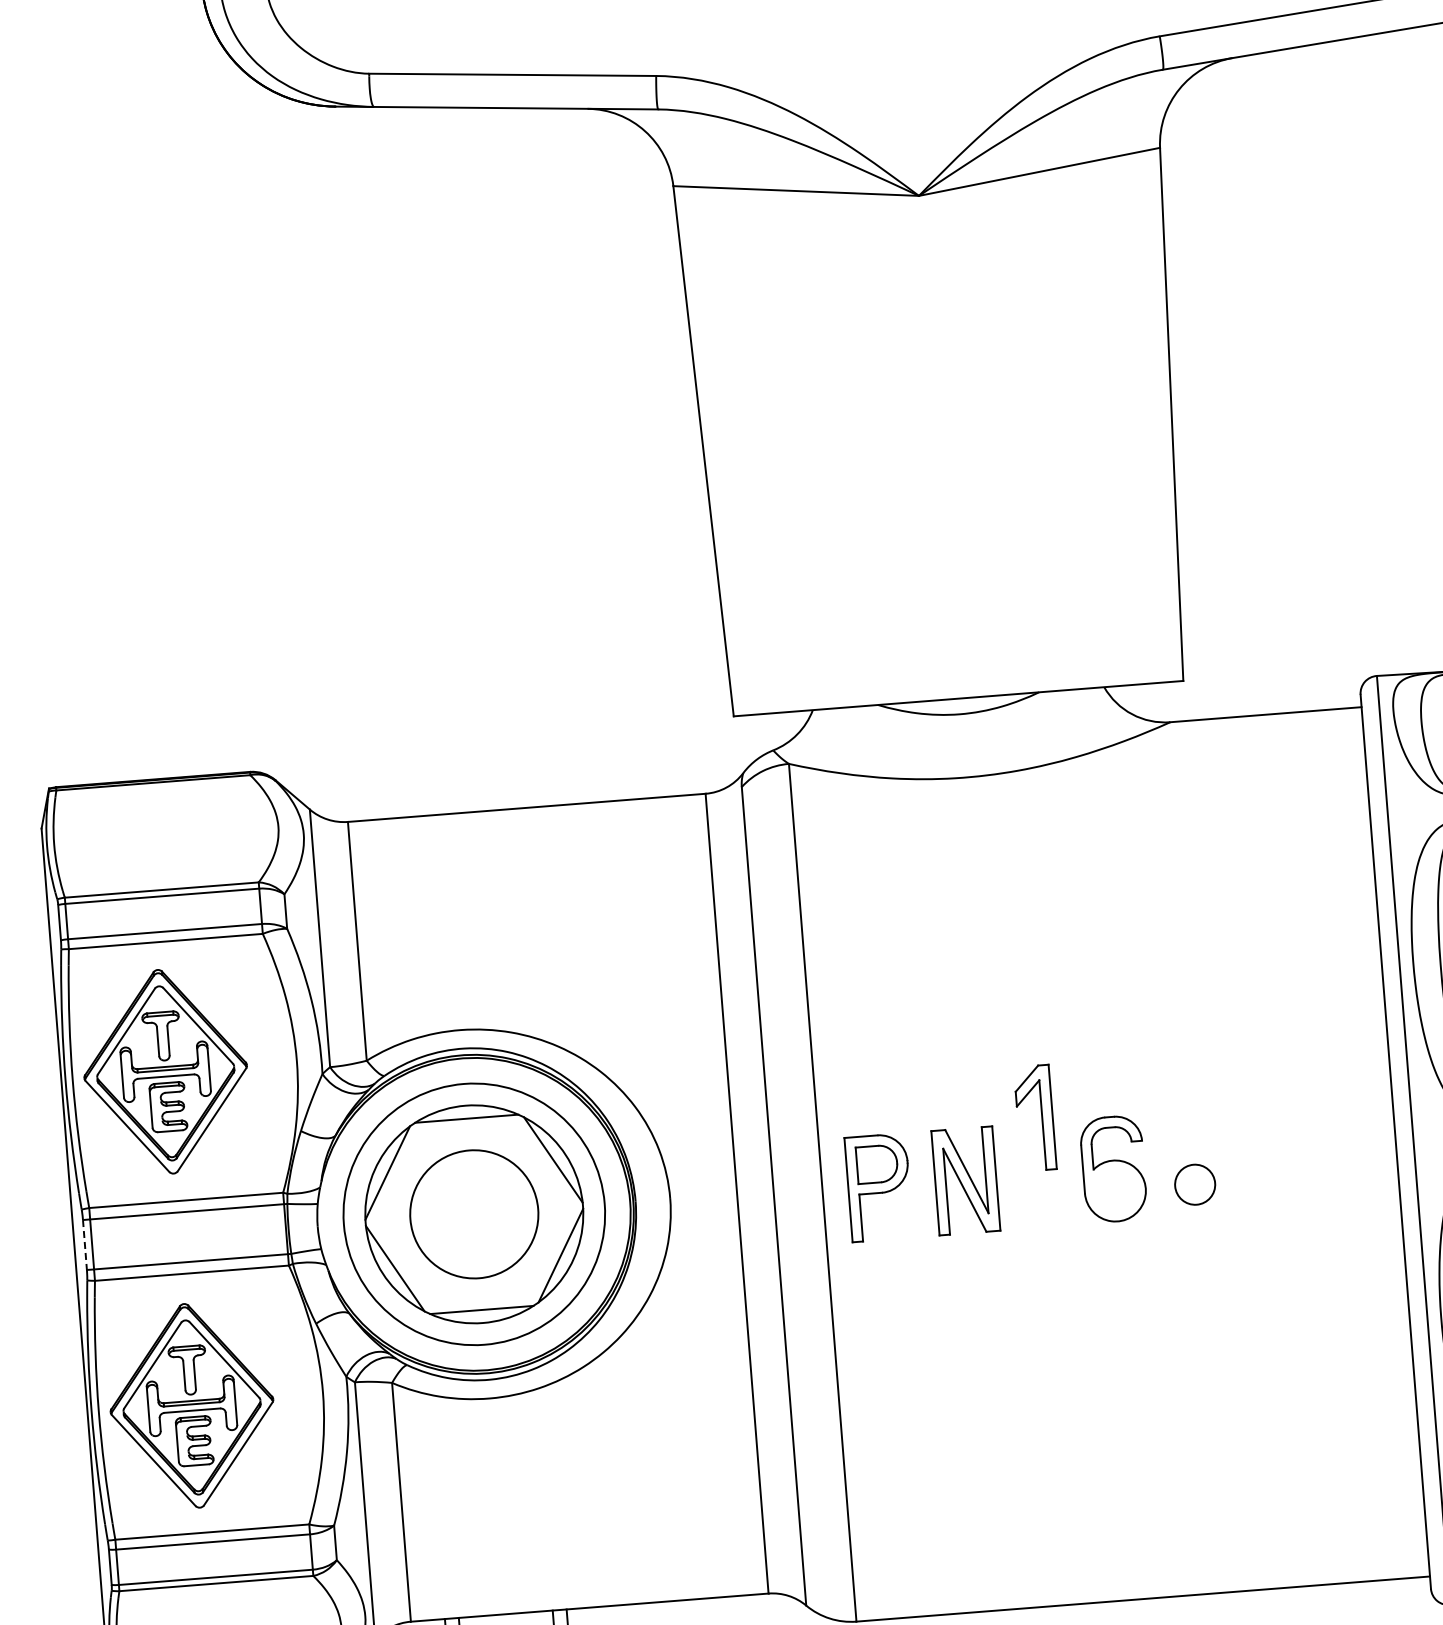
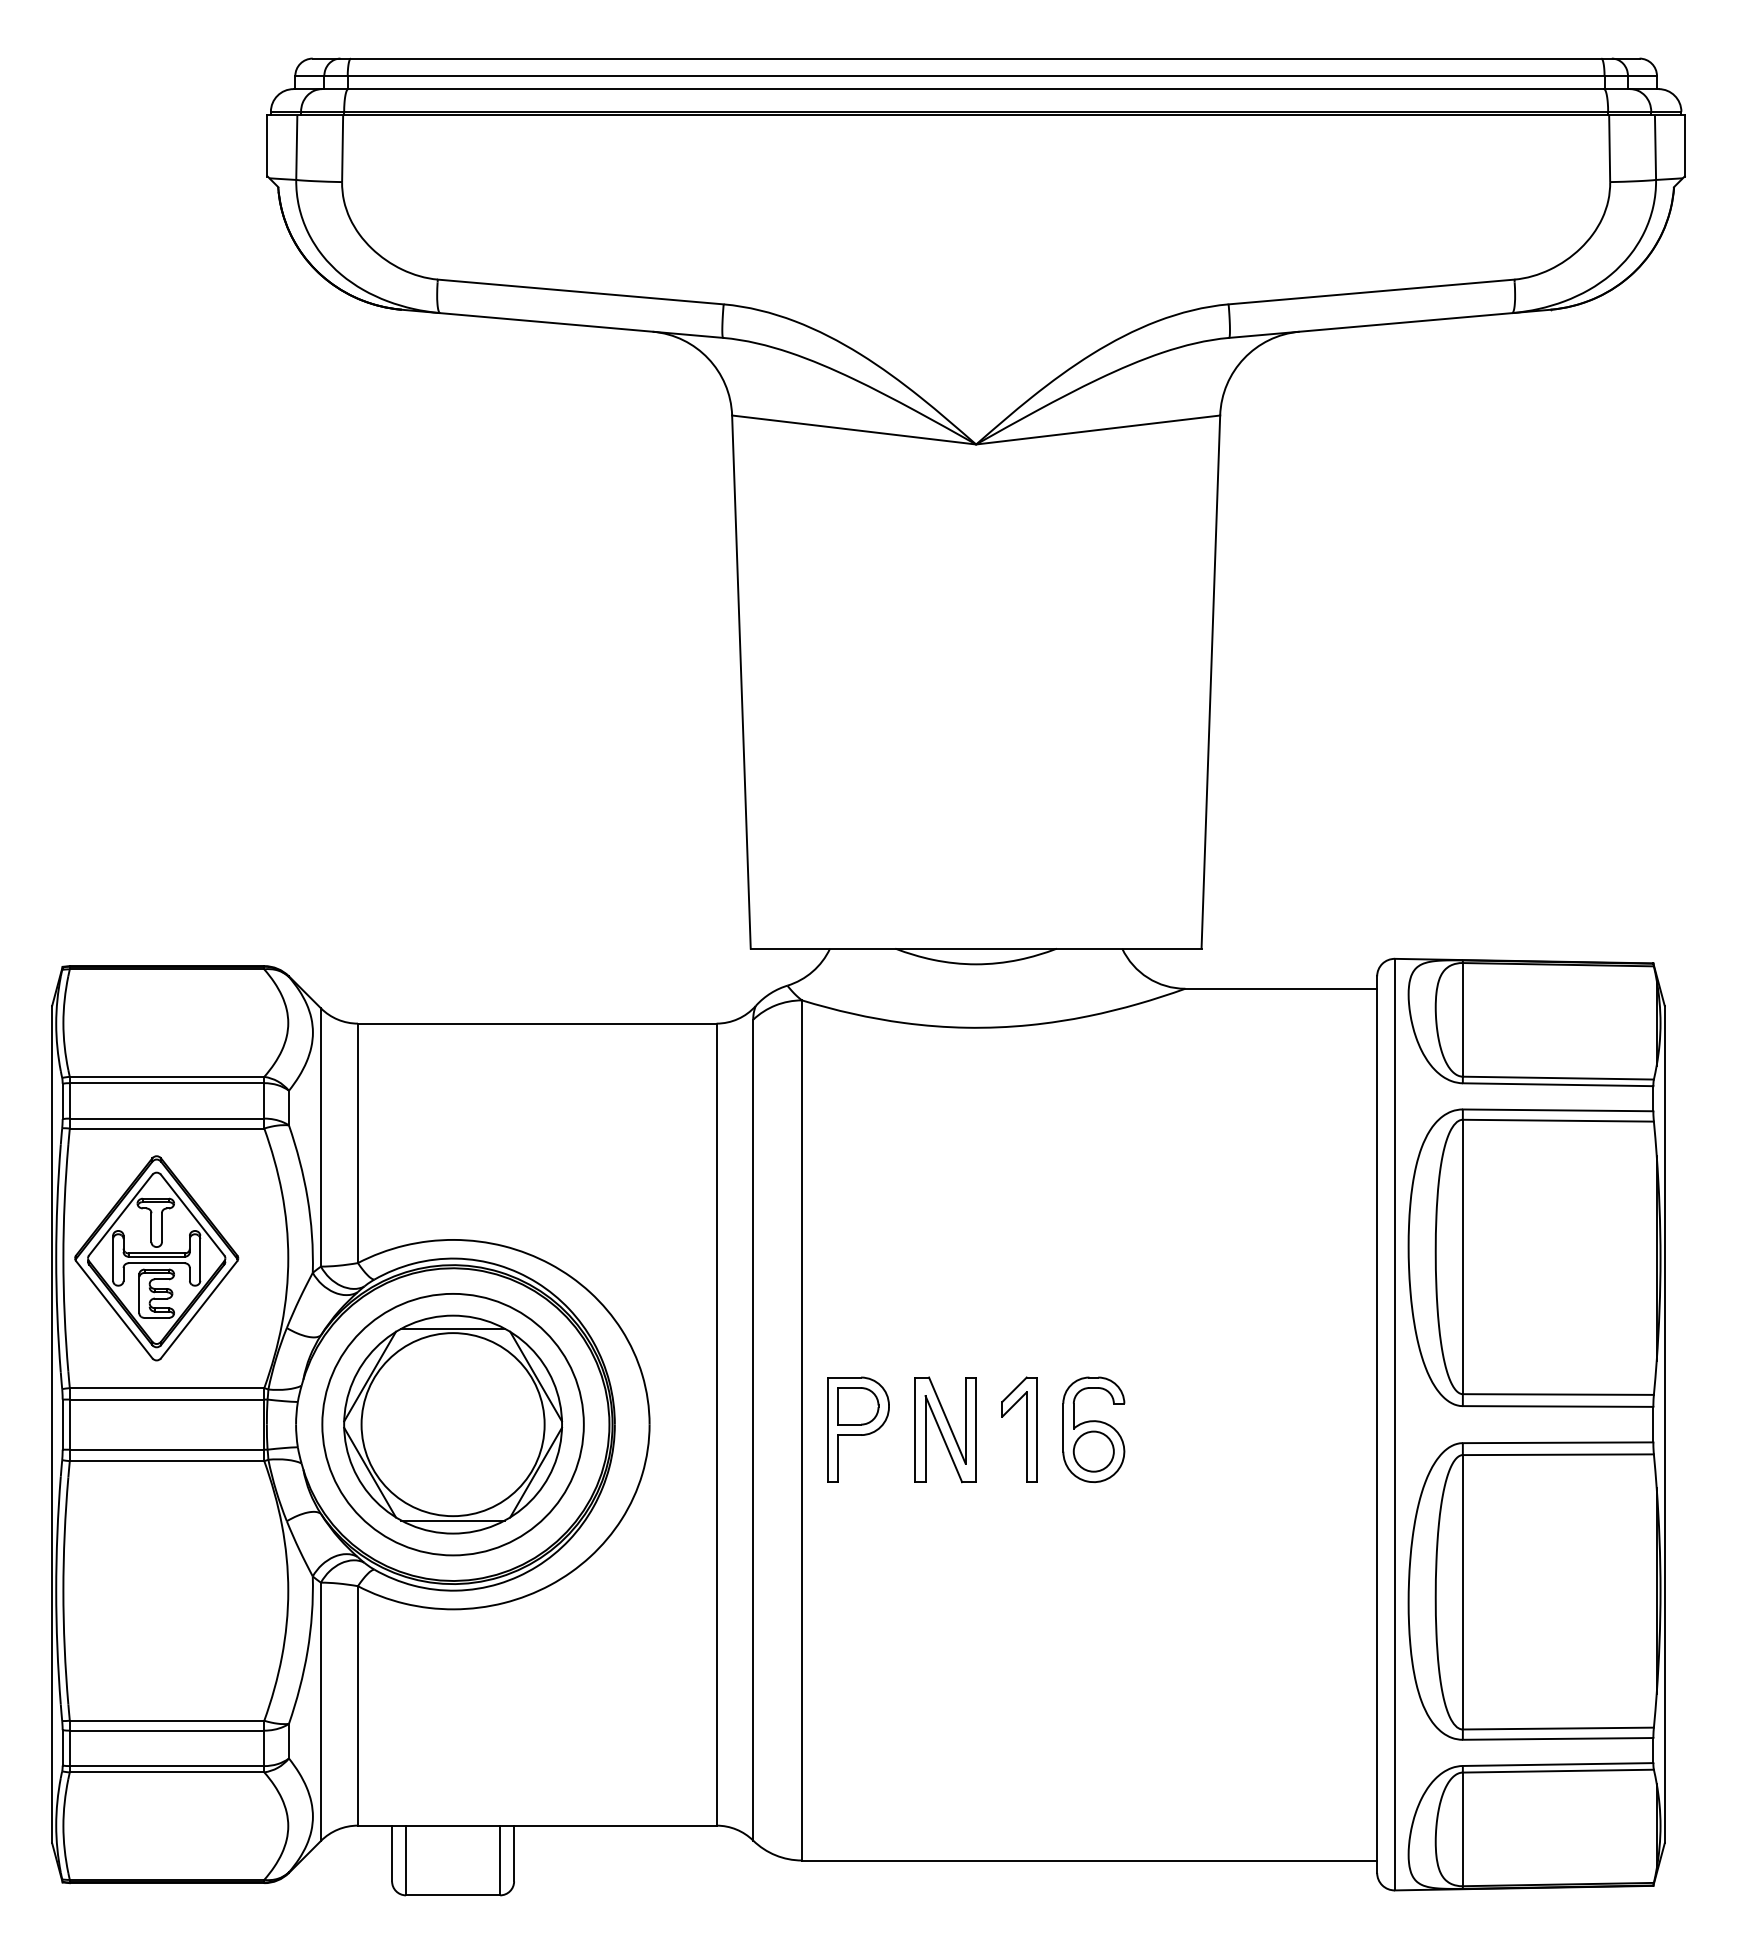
part: (1042, 1117) -> (1026, 1429), moved
circle: (1194, 1184) -> (1093, 1451), moved
circle: (473, 1214) -> (452, 1424), size x1.43
line: (84, 1245) -> (62, 1425), dashed -> solid
part: (191, 1406) -> (156, 1593), removed

